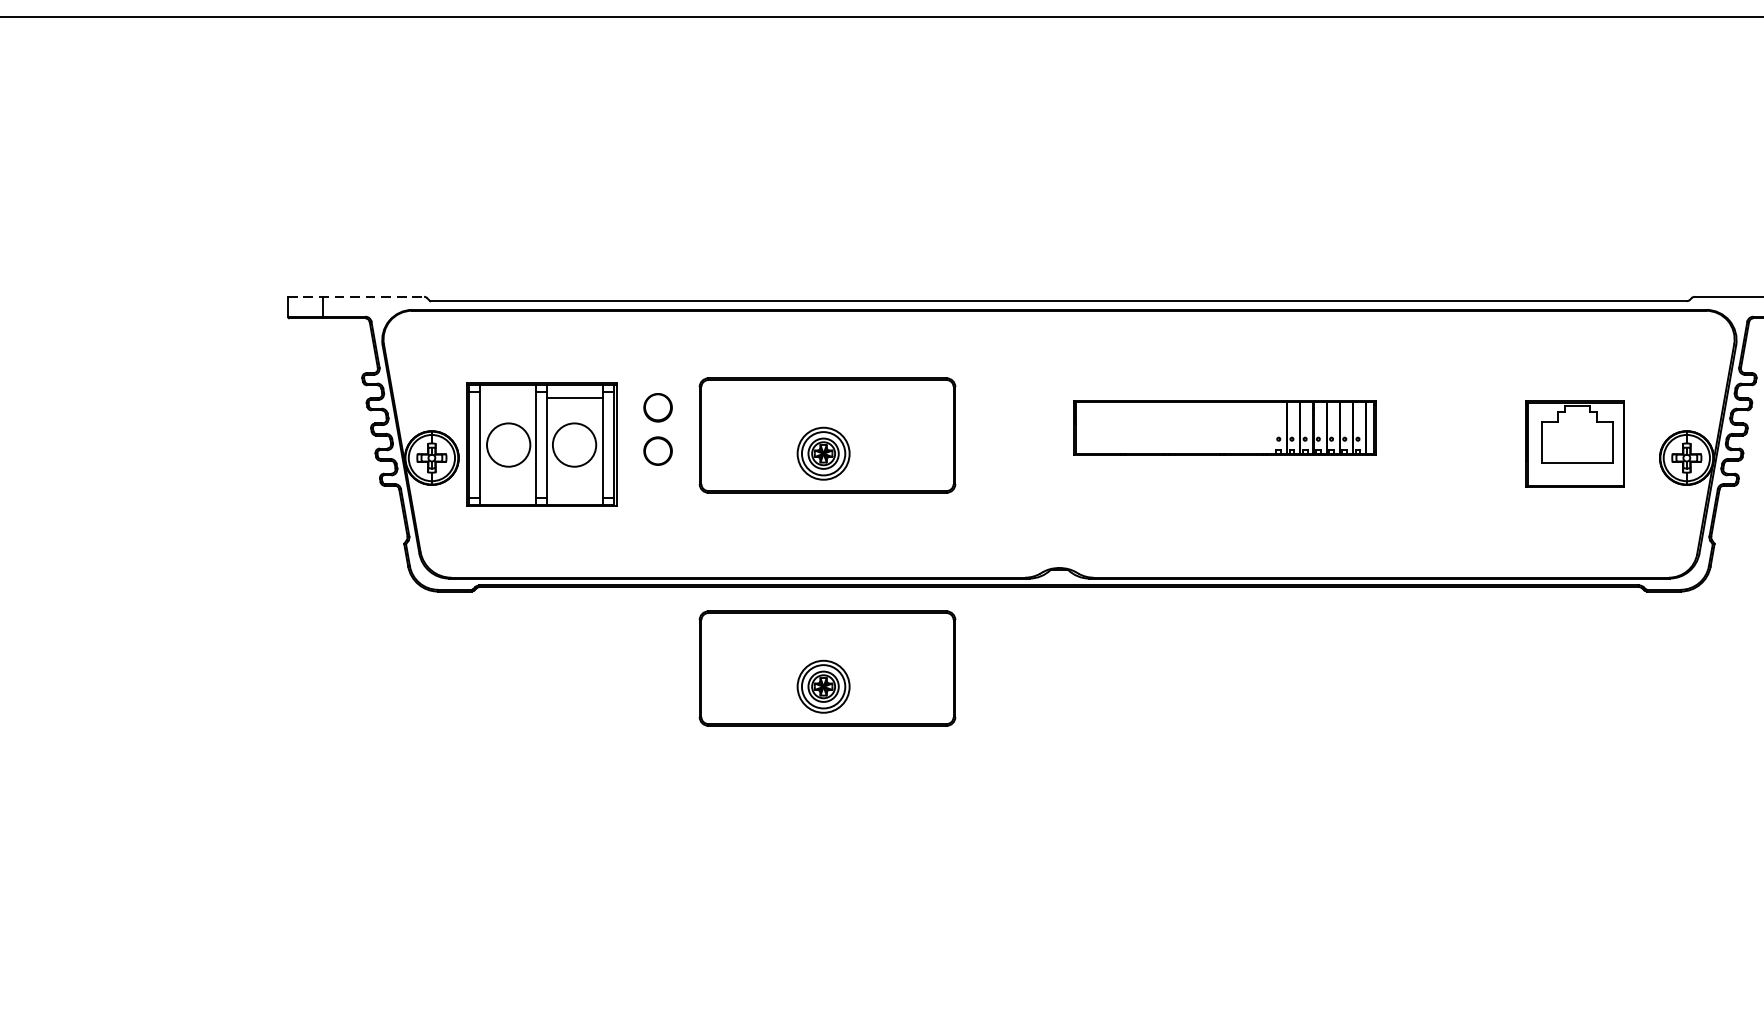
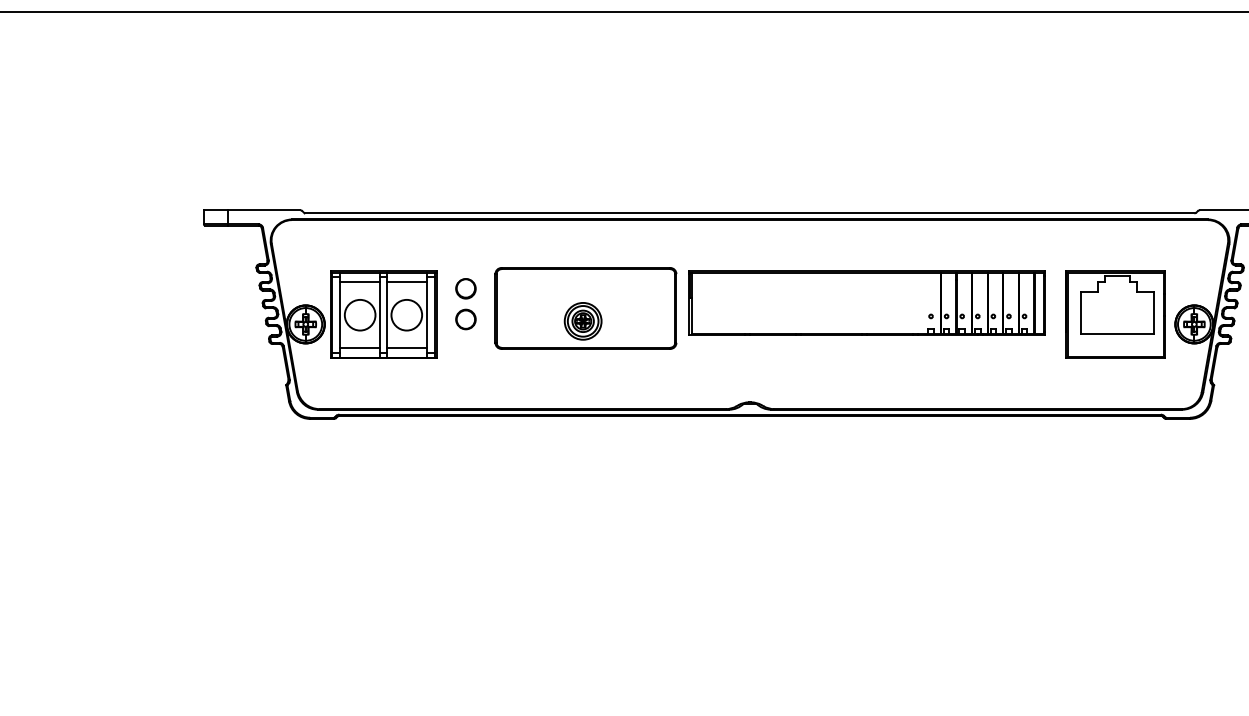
line: (356, 297) -> (252, 210), dashed -> solid
line: (507, 398) -> (359, 282), added
part: (1223, 427) -> (866, 302), size x1.67
part: (1575, 444) -> (1115, 314), size x1.43
line: (507, 492) -> (359, 348), added
line: (575, 492) -> (407, 348), added
part: (826, 668) -> (585, 473), removed

